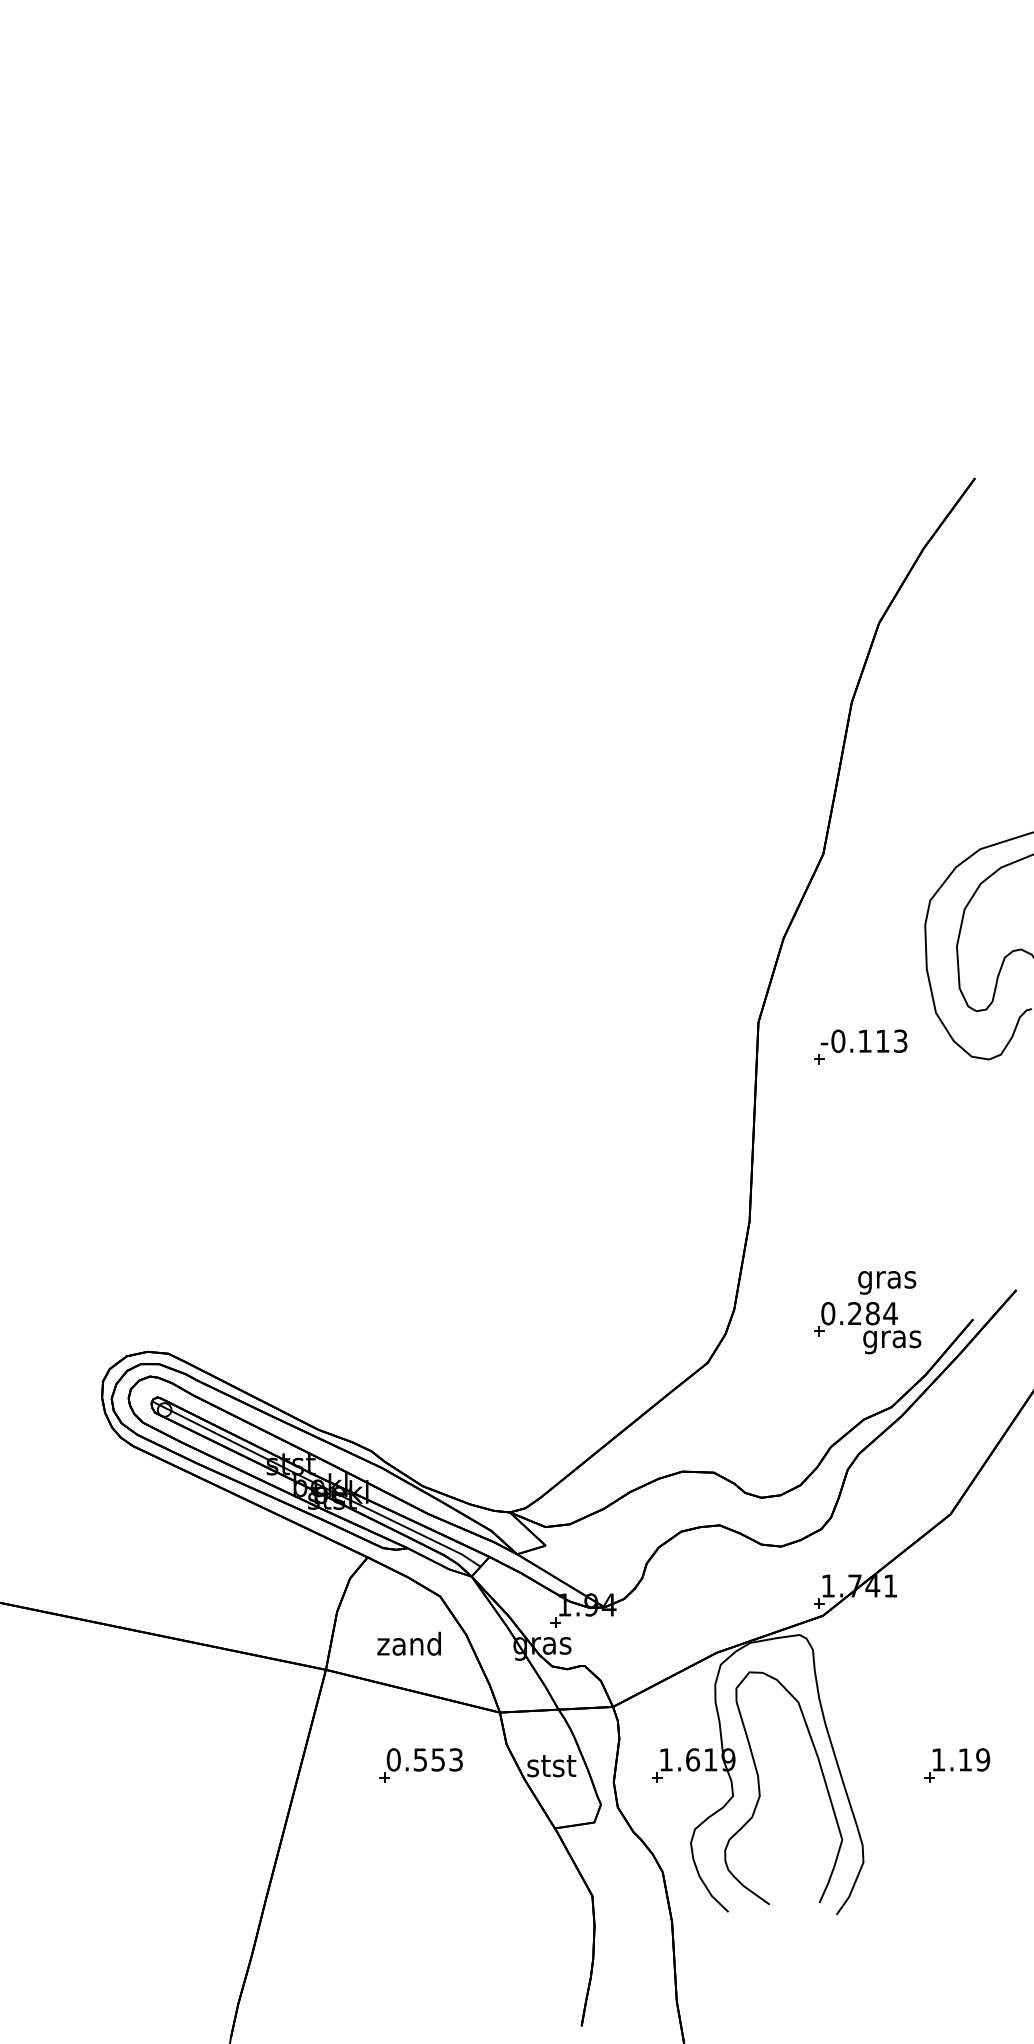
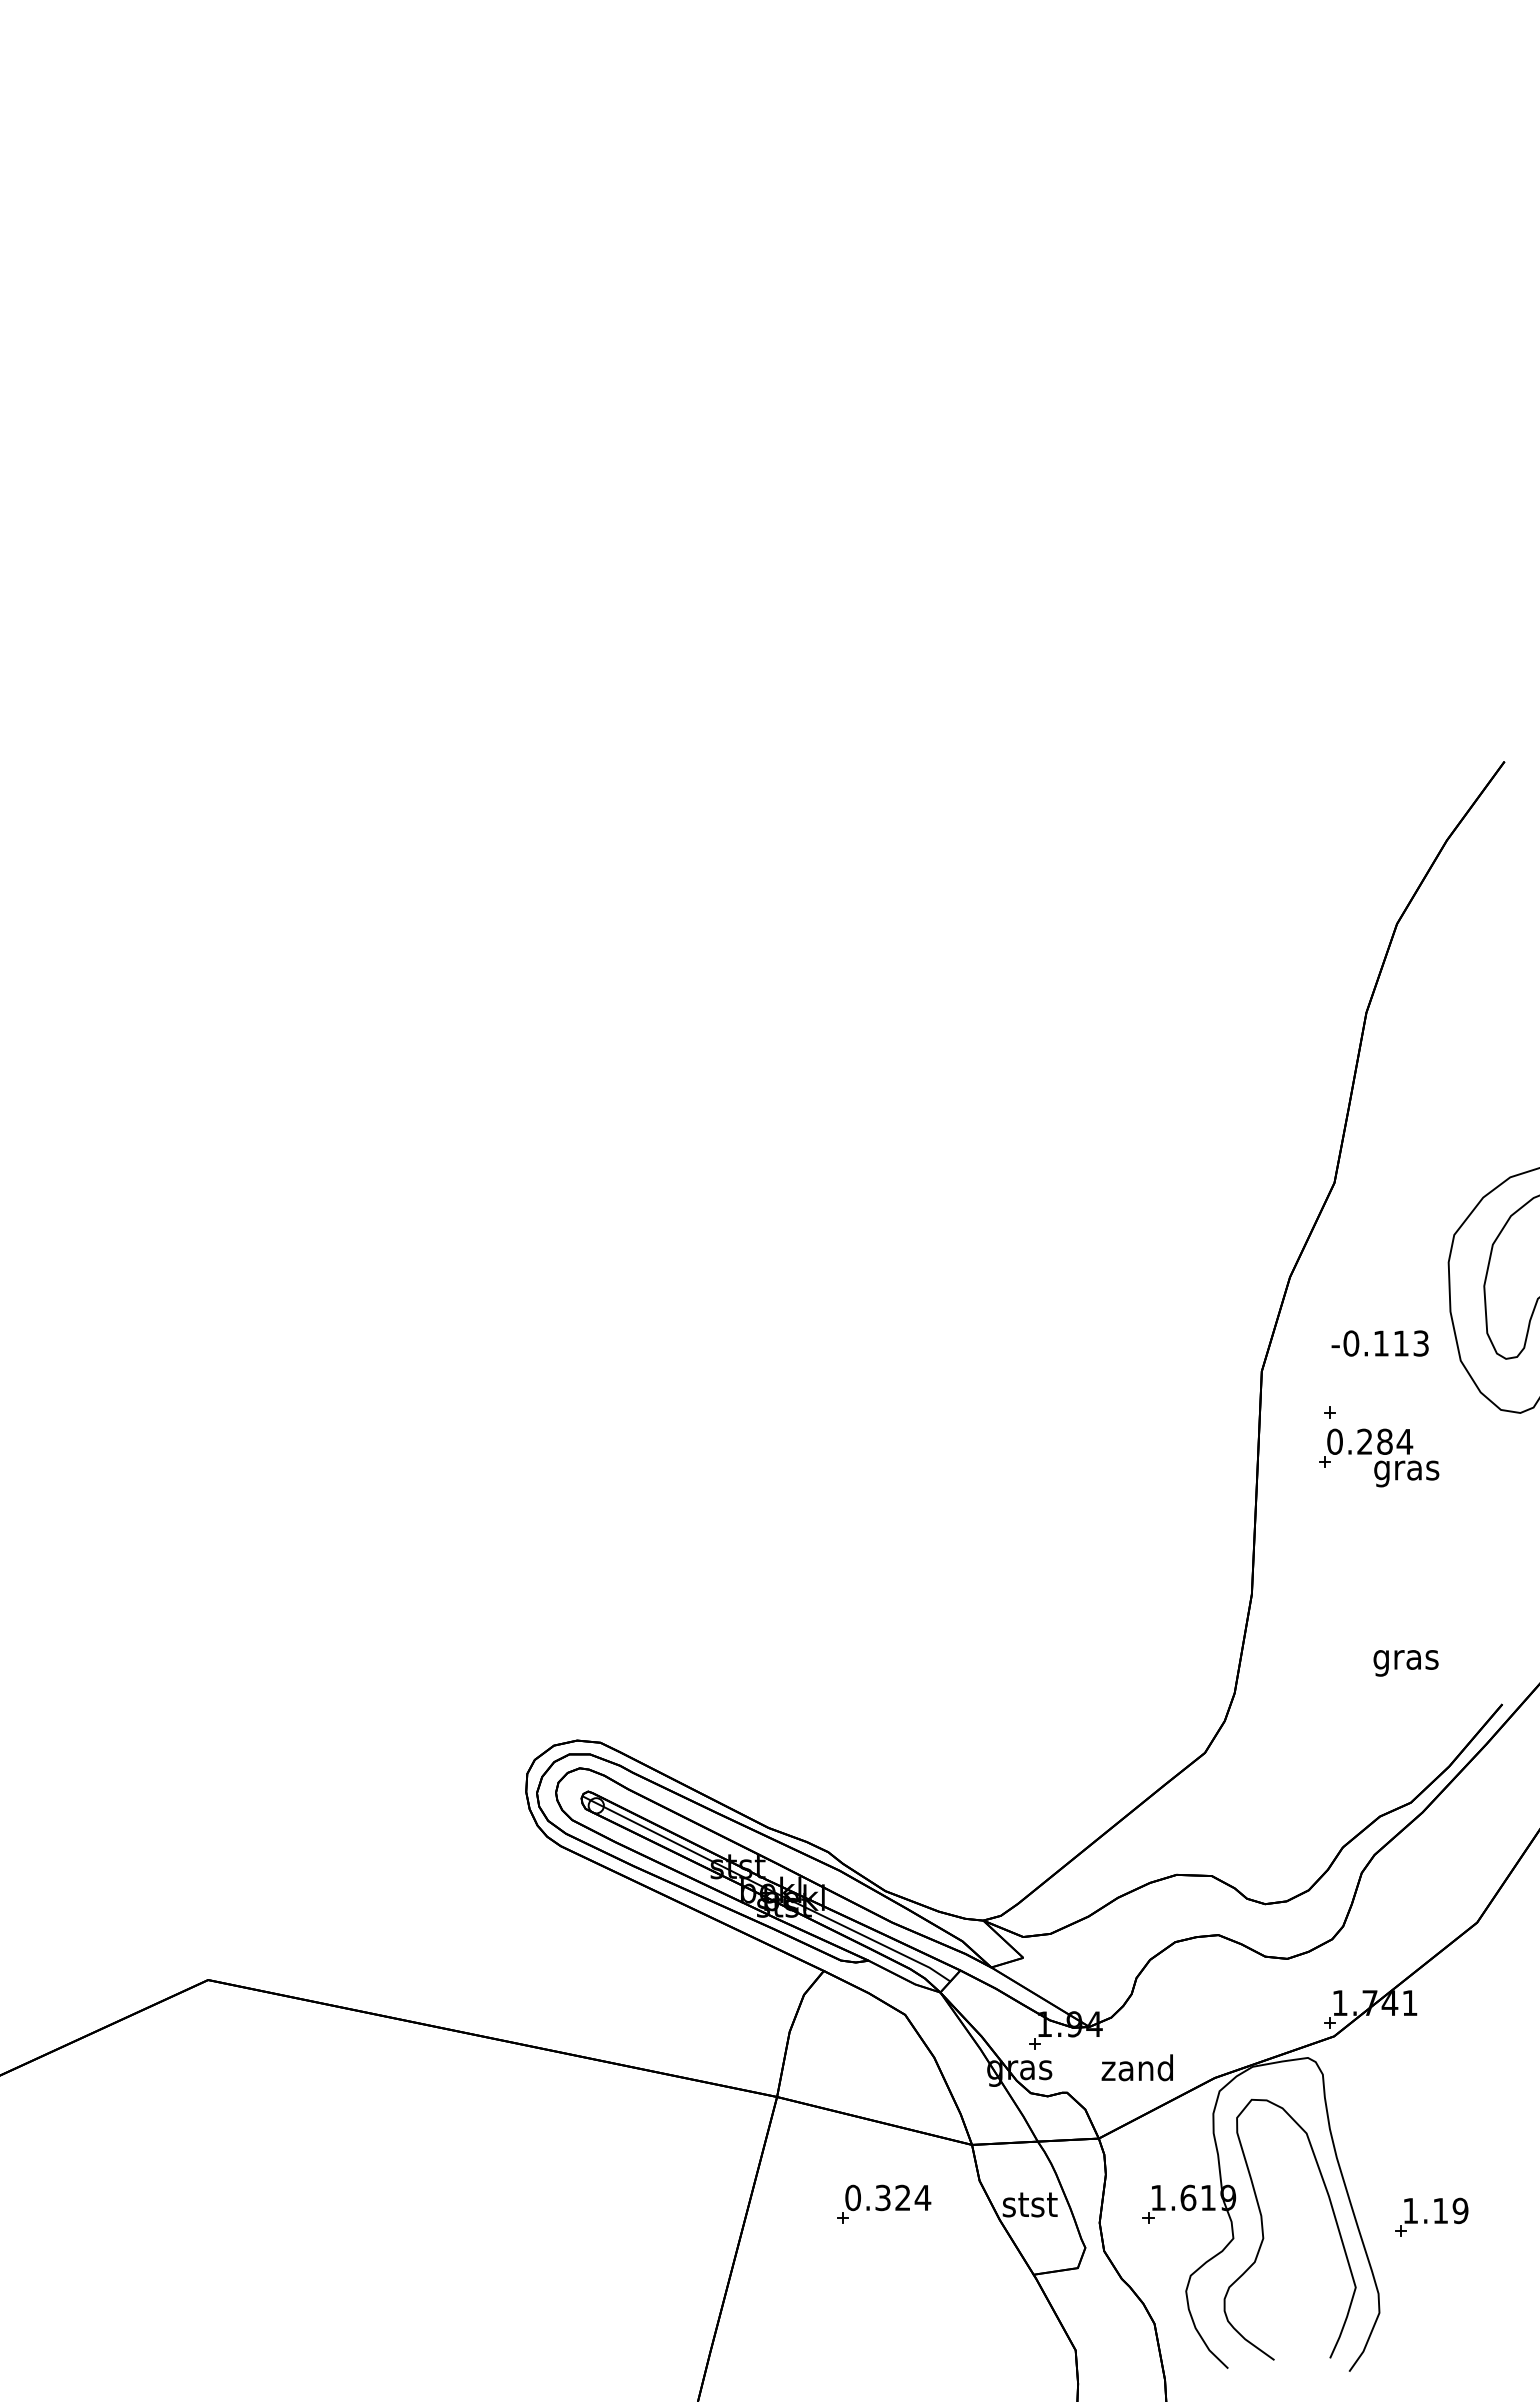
text: (863, 1041) -> (1379, 1343), moved
part: (867, 1327) -> (1379, 1457), moved
text: (408, 1643) -> (1136, 2067), moved
text: (438, 1759) -> (903, 2197), 0.553 -> 0.324
part: (957, 1764) -> (1431, 2216), moved

